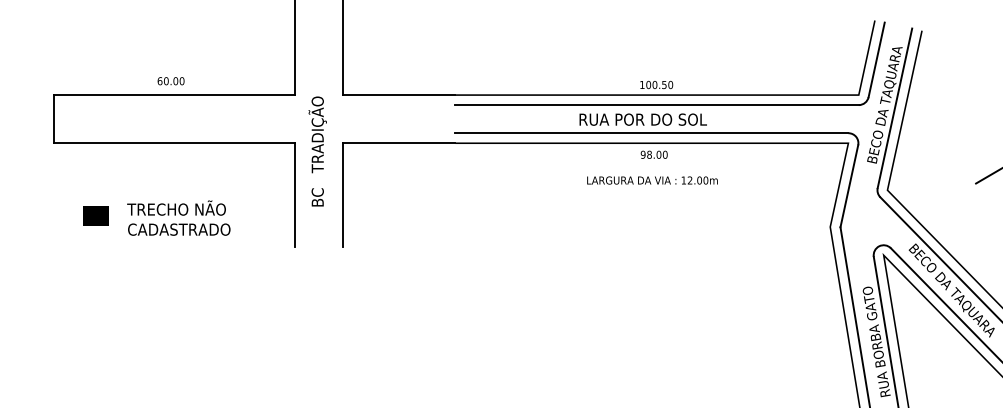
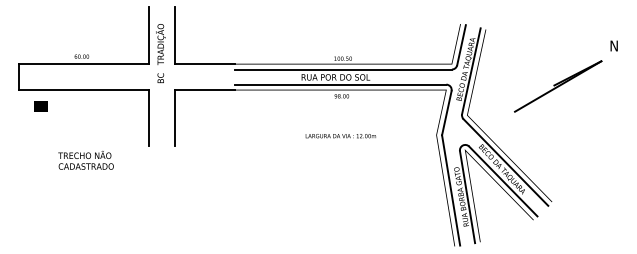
text: (317, 151) -> (160, 53), moved
text: (651, 181) -> (340, 136), moved
line: (94, 216) -> (40, 106), moved
text: (177, 218) -> (85, 160), moved

